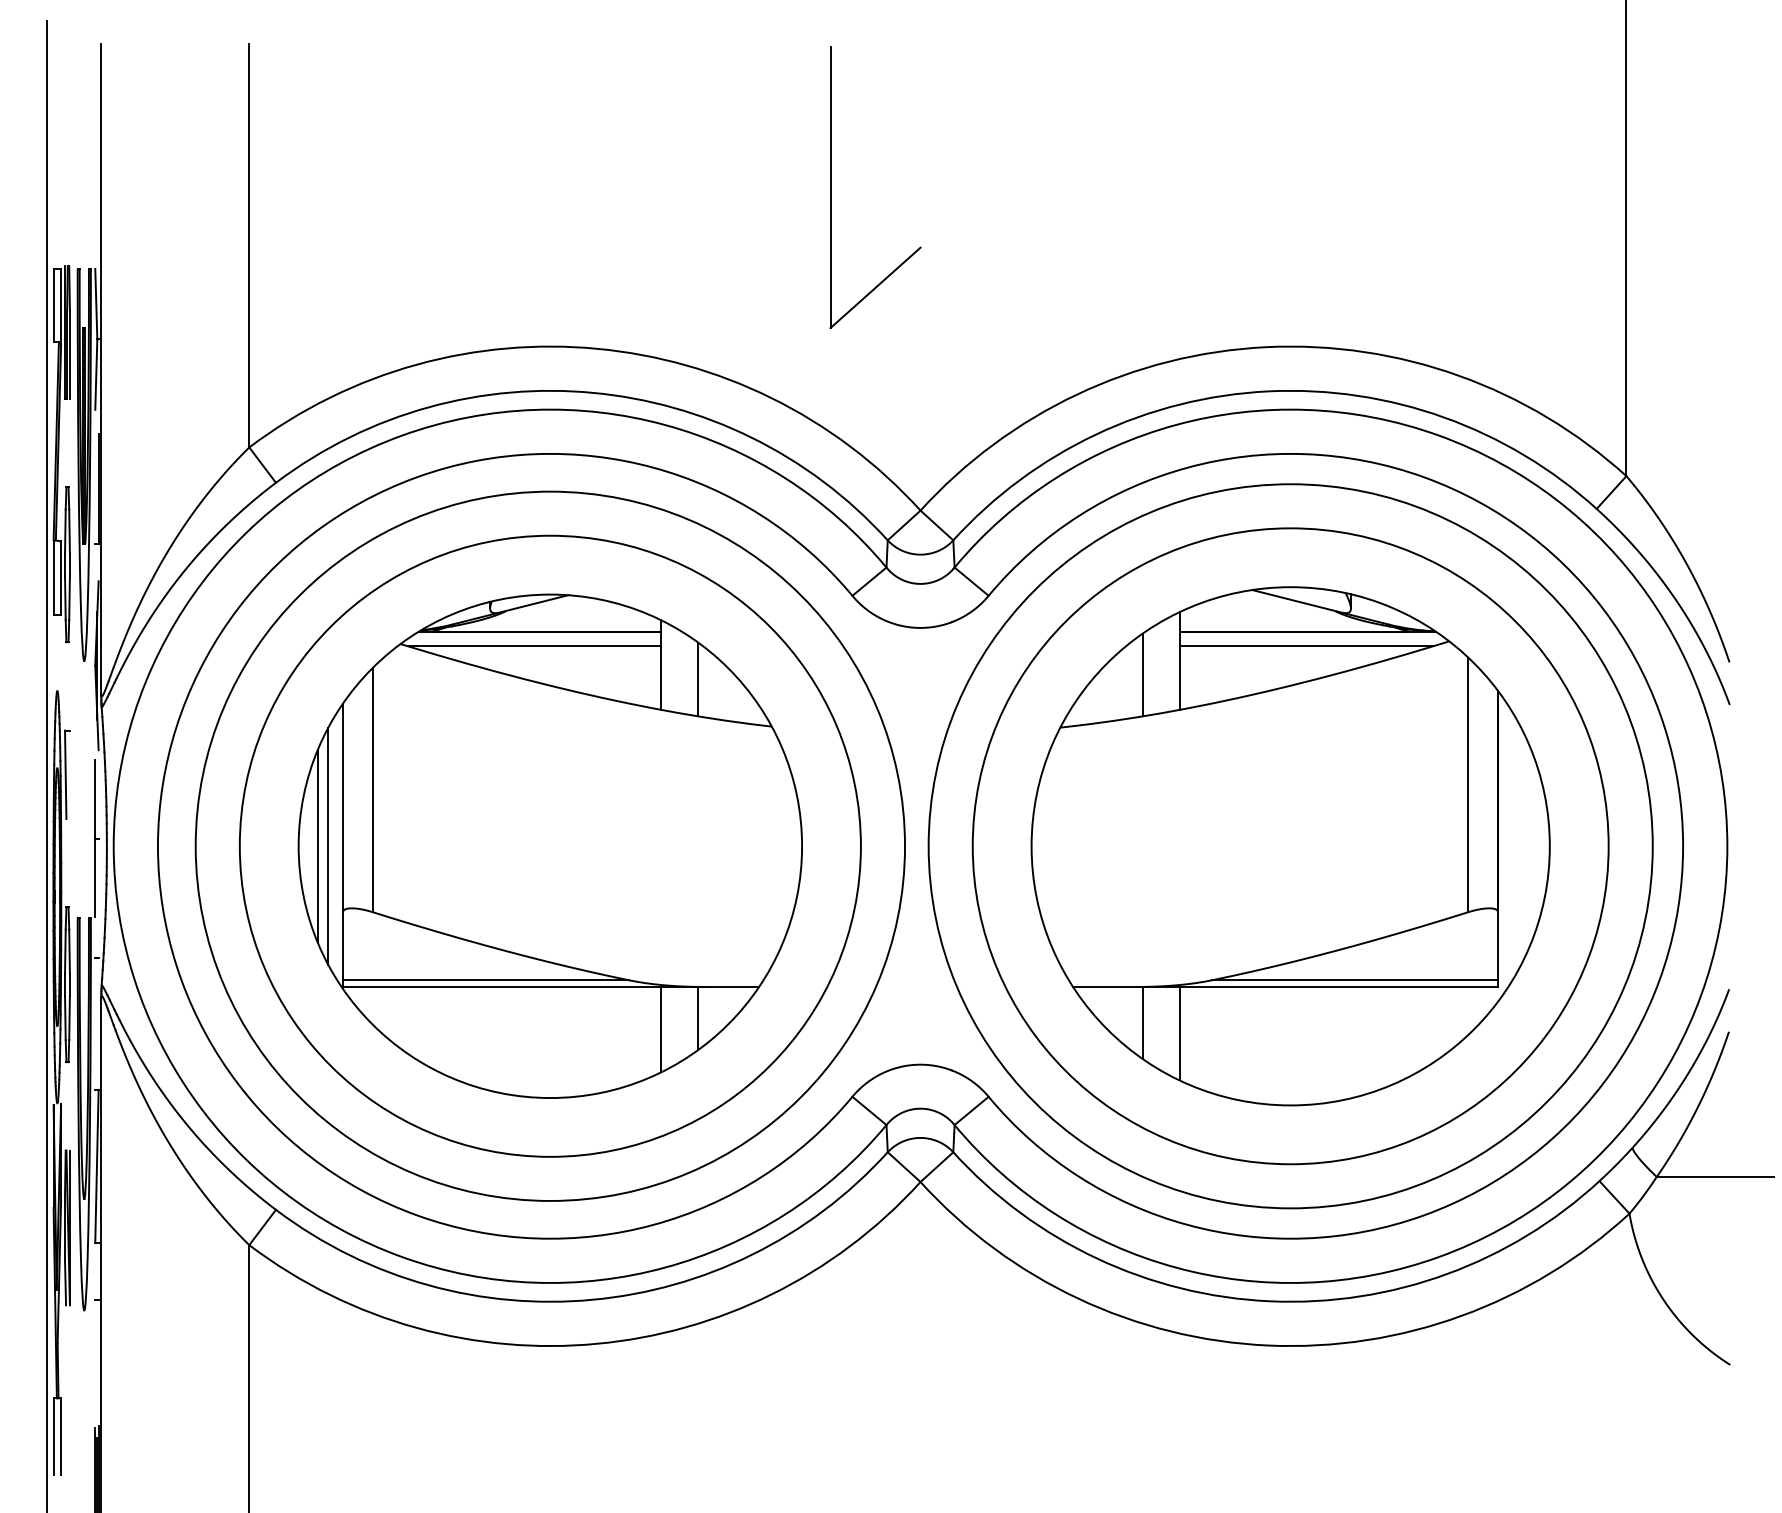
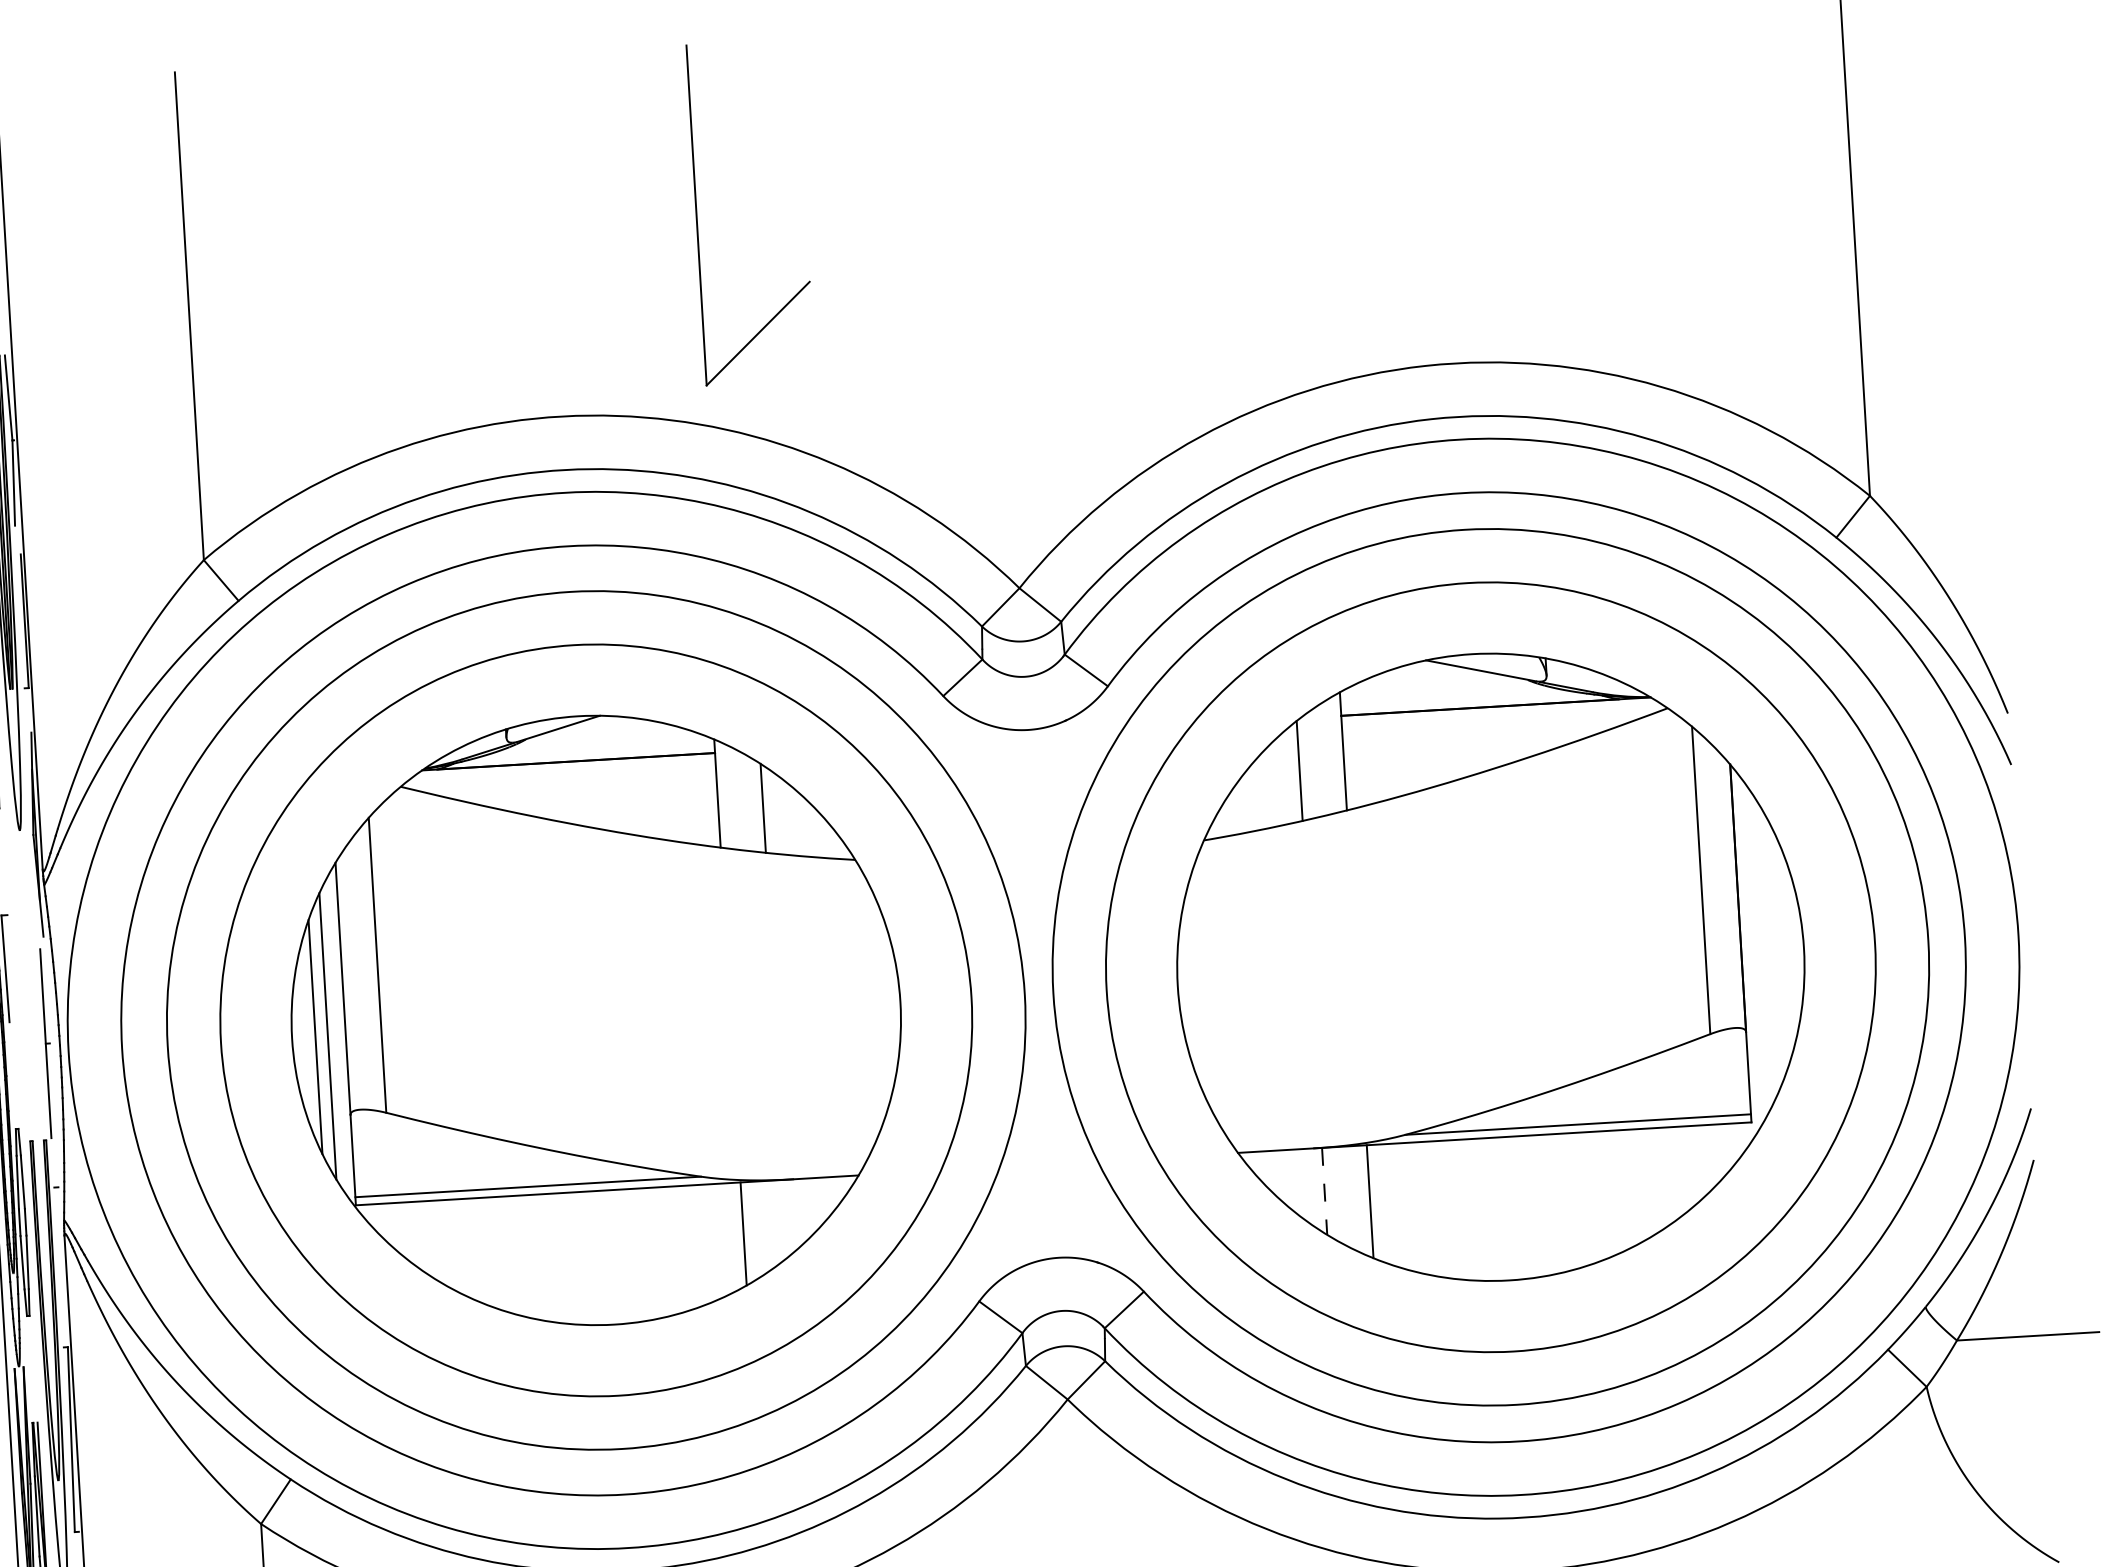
part: (831, 187) -> (697, 215), moved
line: (534, 646) -> (562, 780), removed
line: (1305, 646) -> (1494, 724), removed
line: (698, 1017) -> (787, 1216), removed
line: (1142, 1022) -> (1324, 1190), solid -> dashed

